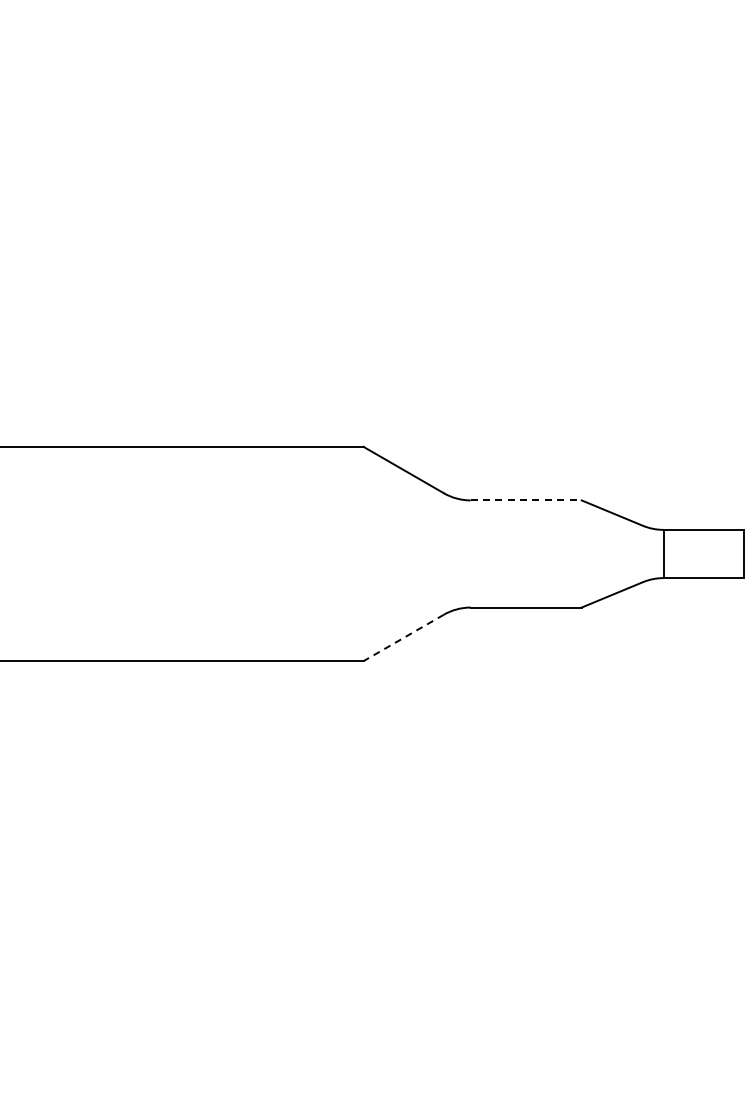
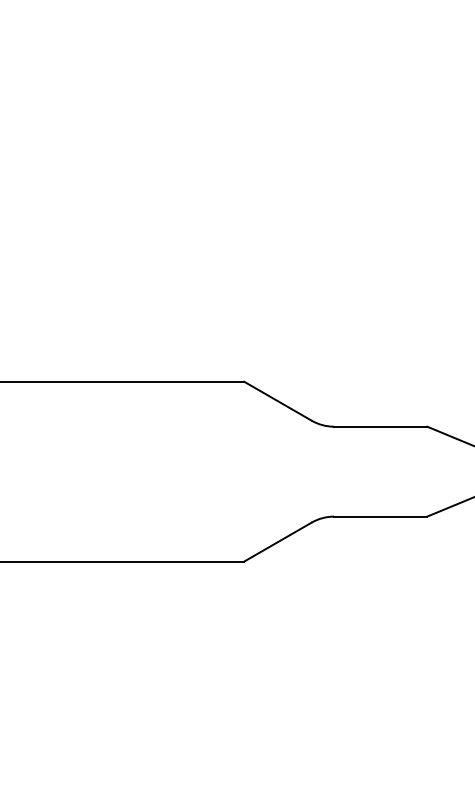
line: (526, 500) -> (381, 426), dashed -> solid
line: (403, 638) -> (277, 542), dashed -> solid

